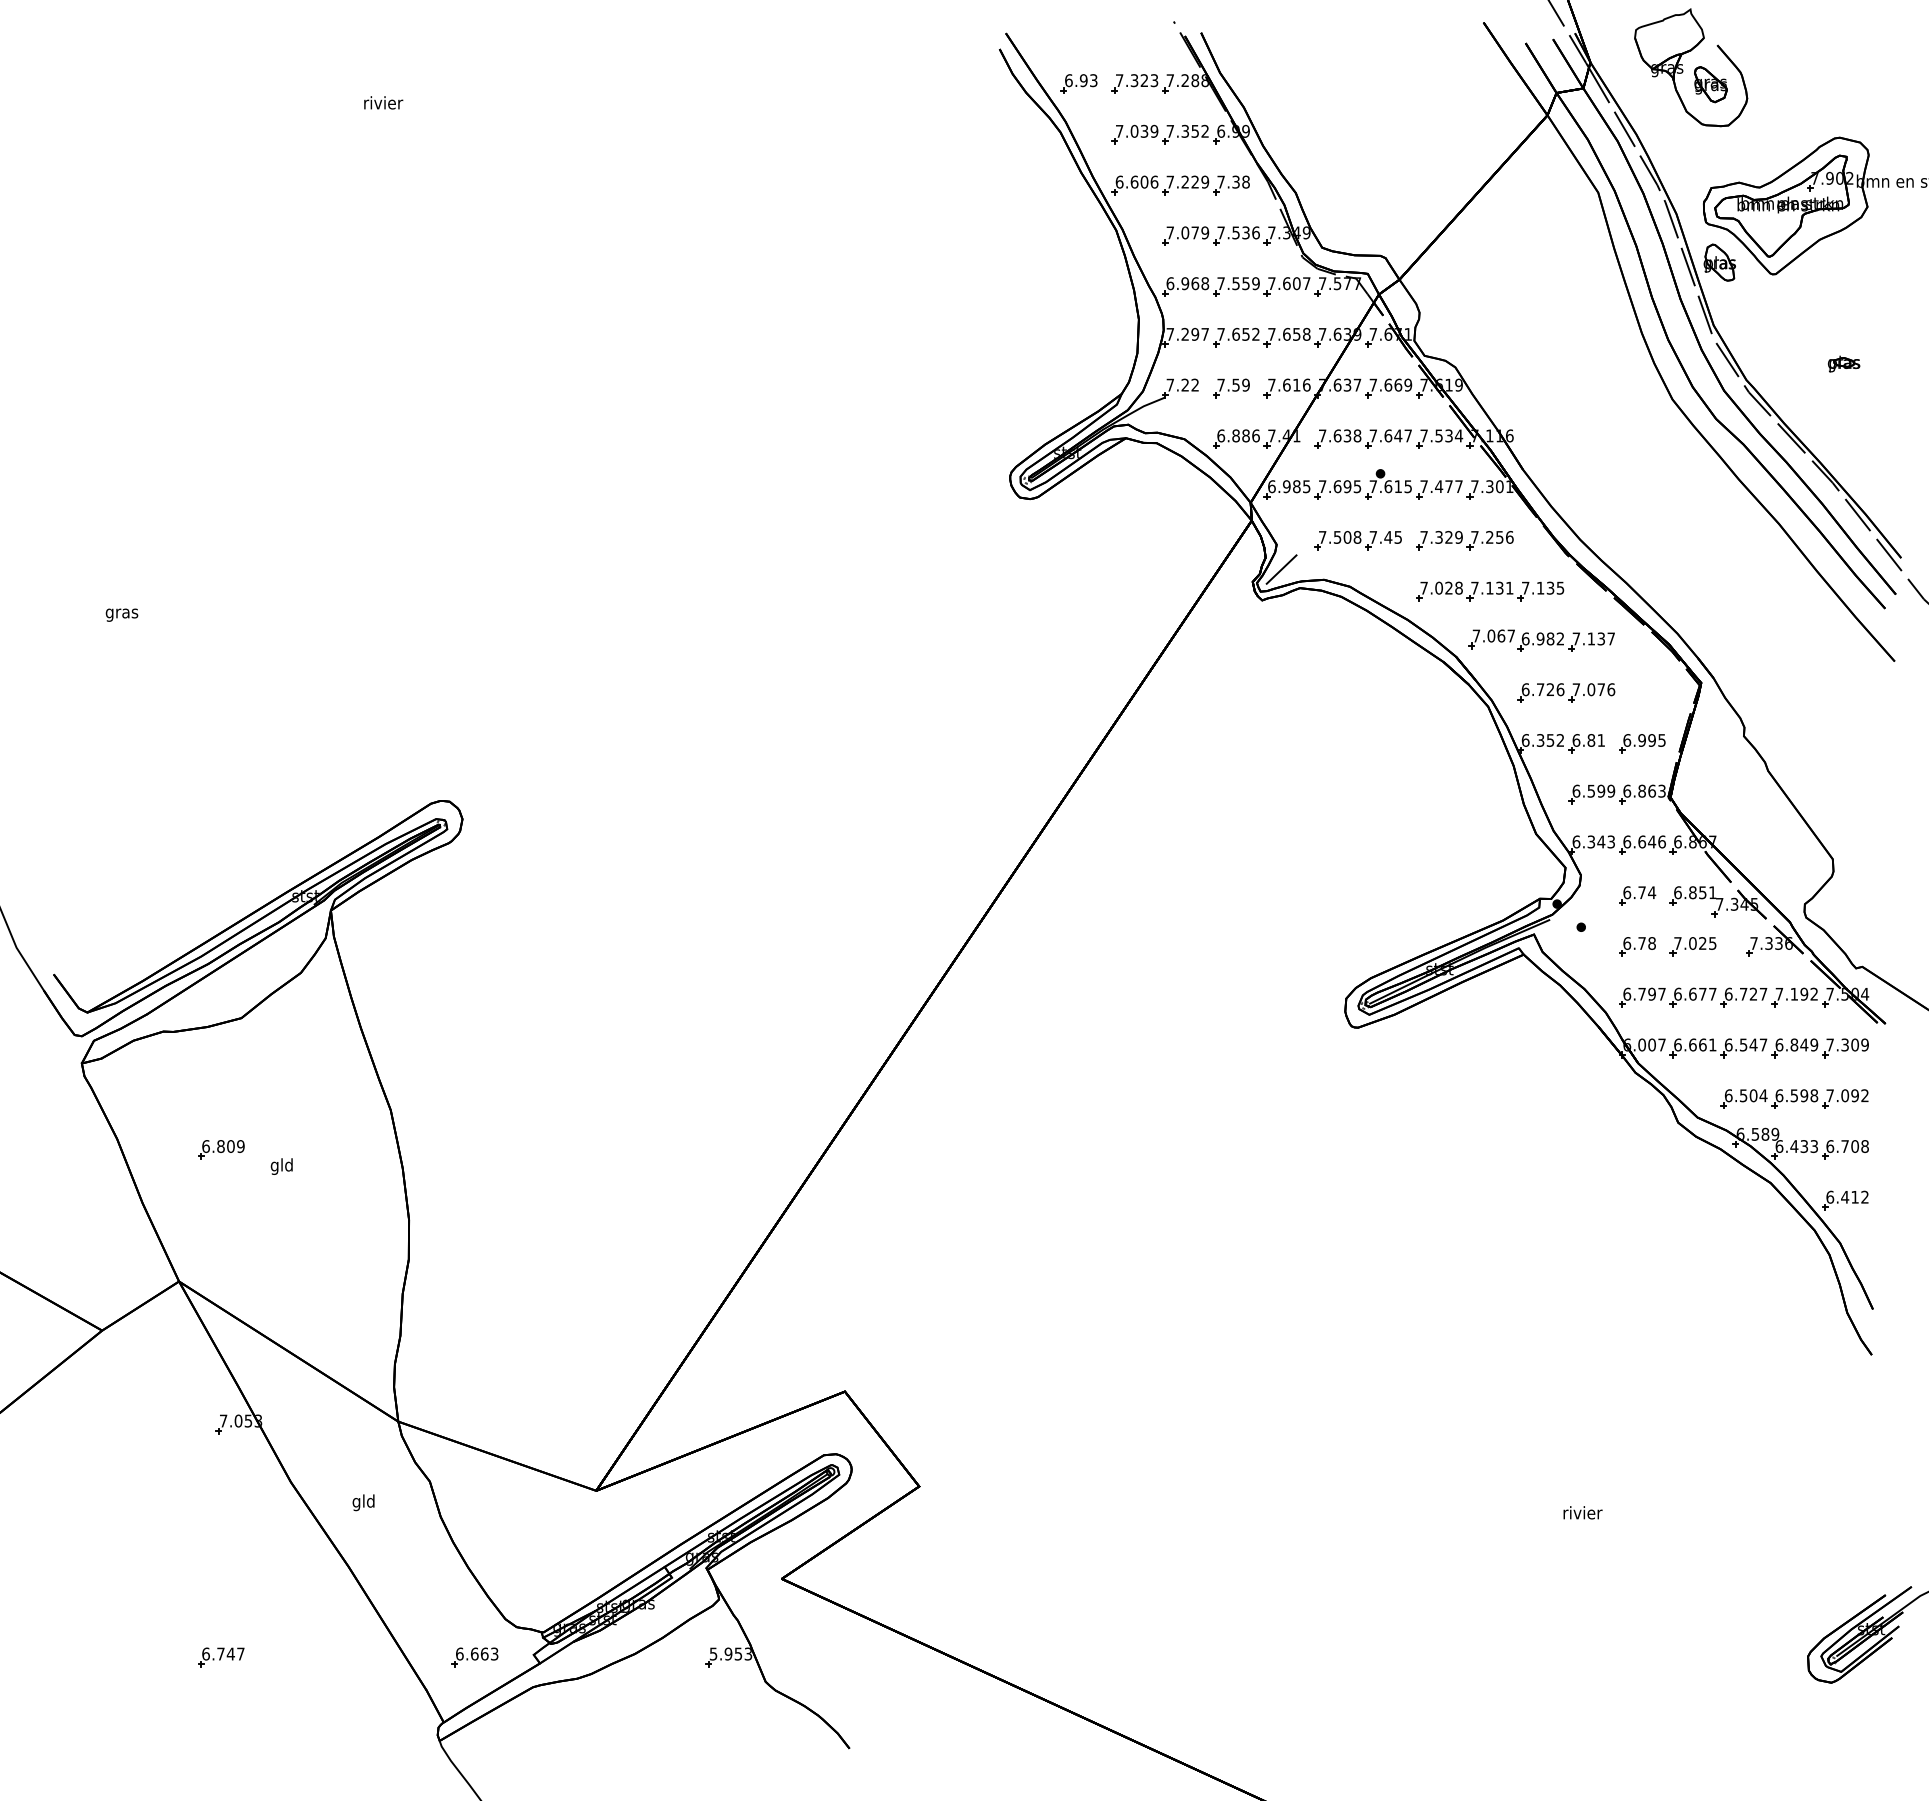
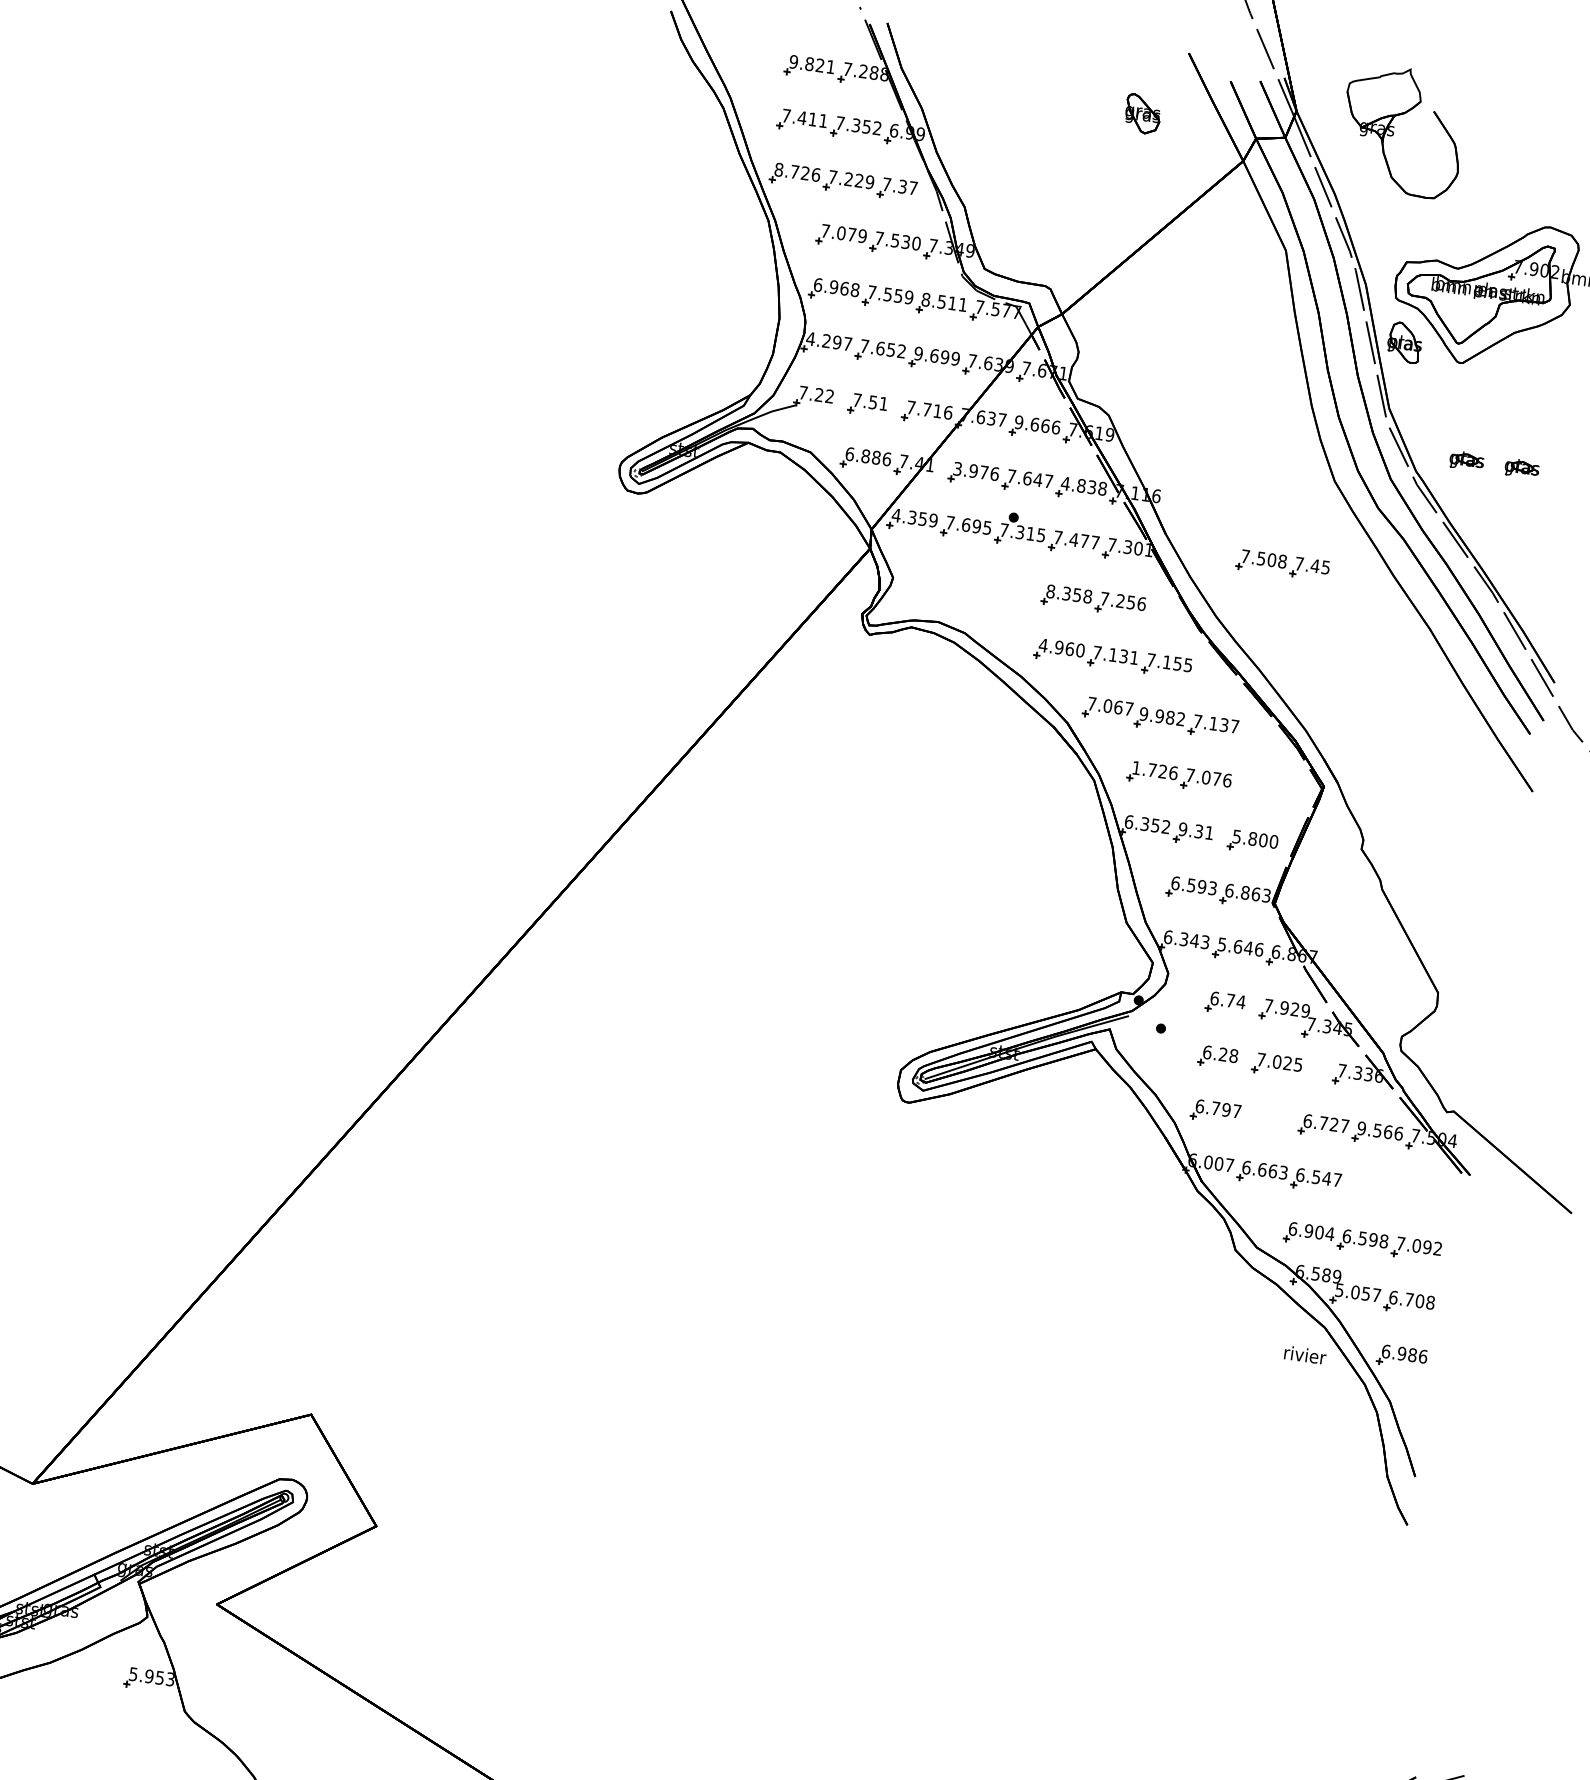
text: (1136, 80) -> (811, 64), 7.323 -> 9.821
part: (1078, 83) -> (749, 59), removed
part: (1710, 84) -> (1142, 113), moved
text: (1144, 130) -> (812, 118), 7.039 -> 7.411
text: (1131, 181) -> (791, 170), 6.606 -> 8.726
text: (1245, 181) -> (912, 187), 7.38 -> 7.37
text: (1255, 232) -> (916, 243), 7.536 -> 7.530
text: (1289, 283) -> (944, 302), 7.607 -> 8.511
text: (1289, 333) -> (937, 355), 7.658 -> 9.699
text: (1170, 334) -> (810, 339), 7.297 -> 4.297
part: (1792, 363) -> (1467, 460), added
text: (1245, 384) -> (883, 403), 7.59 -> 7.51
text: (1286, 384) -> (926, 409), 7.616 -> 7.716
text: (1390, 384) -> (1037, 424), 7.669 -> 9.666
text: (1340, 435) -> (976, 471), 7.638 -> 3.976
text: (1441, 435) -> (1084, 485), 7.534 -> 4.838
text: (1288, 486) -> (914, 517), 6.985 -> 4.359
text: (1388, 486) -> (1020, 532), 7.615 -> 7.315
text: (1441, 536) -> (1069, 593), 7.329 -> 8.358
part: (1357, 540) -> (1282, 564), moved
line: (1281, 569) -> (894, 604), removed
text: (1441, 587) -> (1061, 647), 7.028 -> 4.960
text: (1550, 587) -> (1177, 663), 7.135 -> 7.155
text: (1525, 638) -> (1143, 713), 6.982 -> 9.982
text: (1525, 689) -> (1136, 767), 6.726 -> 1.726
text: (1583, 740) -> (1190, 830), 6.81 -> 9.31
text: (1644, 740) -> (1255, 839), 6.995 -> 5.800
text: (1611, 790) -> (1213, 887), 6.599 -> 6.593
text: (1627, 841) -> (1222, 944), 6.646 -> 5.646
text: (1695, 892) -> (1287, 1008), 6.851 -> 7.929
text: (1641, 943) -> (1222, 1054), 6.78 -> 6.28
text: (1796, 993) -> (1379, 1130), 7.192 -> 9.566
part: (1692, 997) -> (1268, 1119), removed
text: (1712, 1044) -> (1283, 1172), 6.661 -> 6.663
part: (1819, 1048) -> (1396, 1191), removed
text: (1743, 1095) -> (1308, 1230), 6.504 -> 6.904
text: (1796, 1146) -> (1357, 1292), 6.433 -> 5.057
text: (1855, 1196) -> (1413, 1354), 6.412 -> 6.986
text: (1582, 1512) -> (1304, 1354), moved

